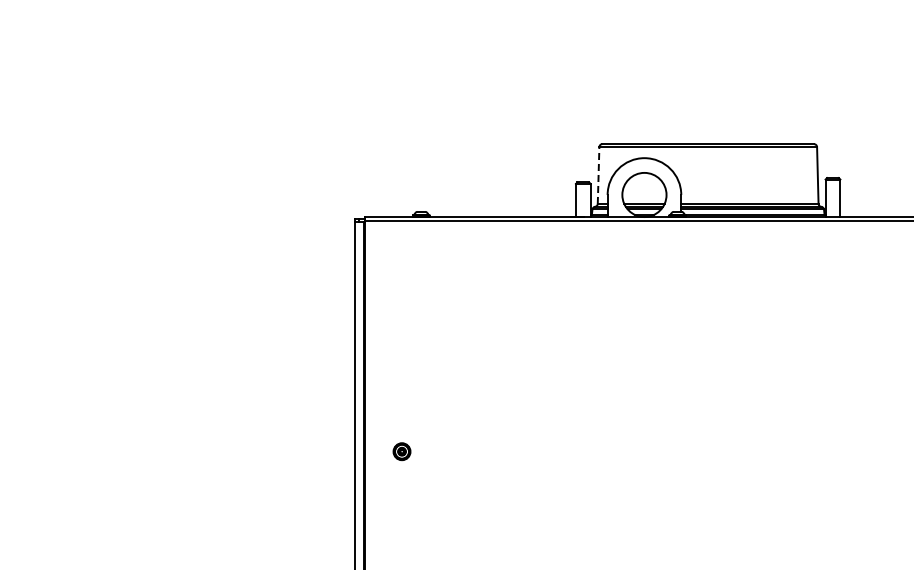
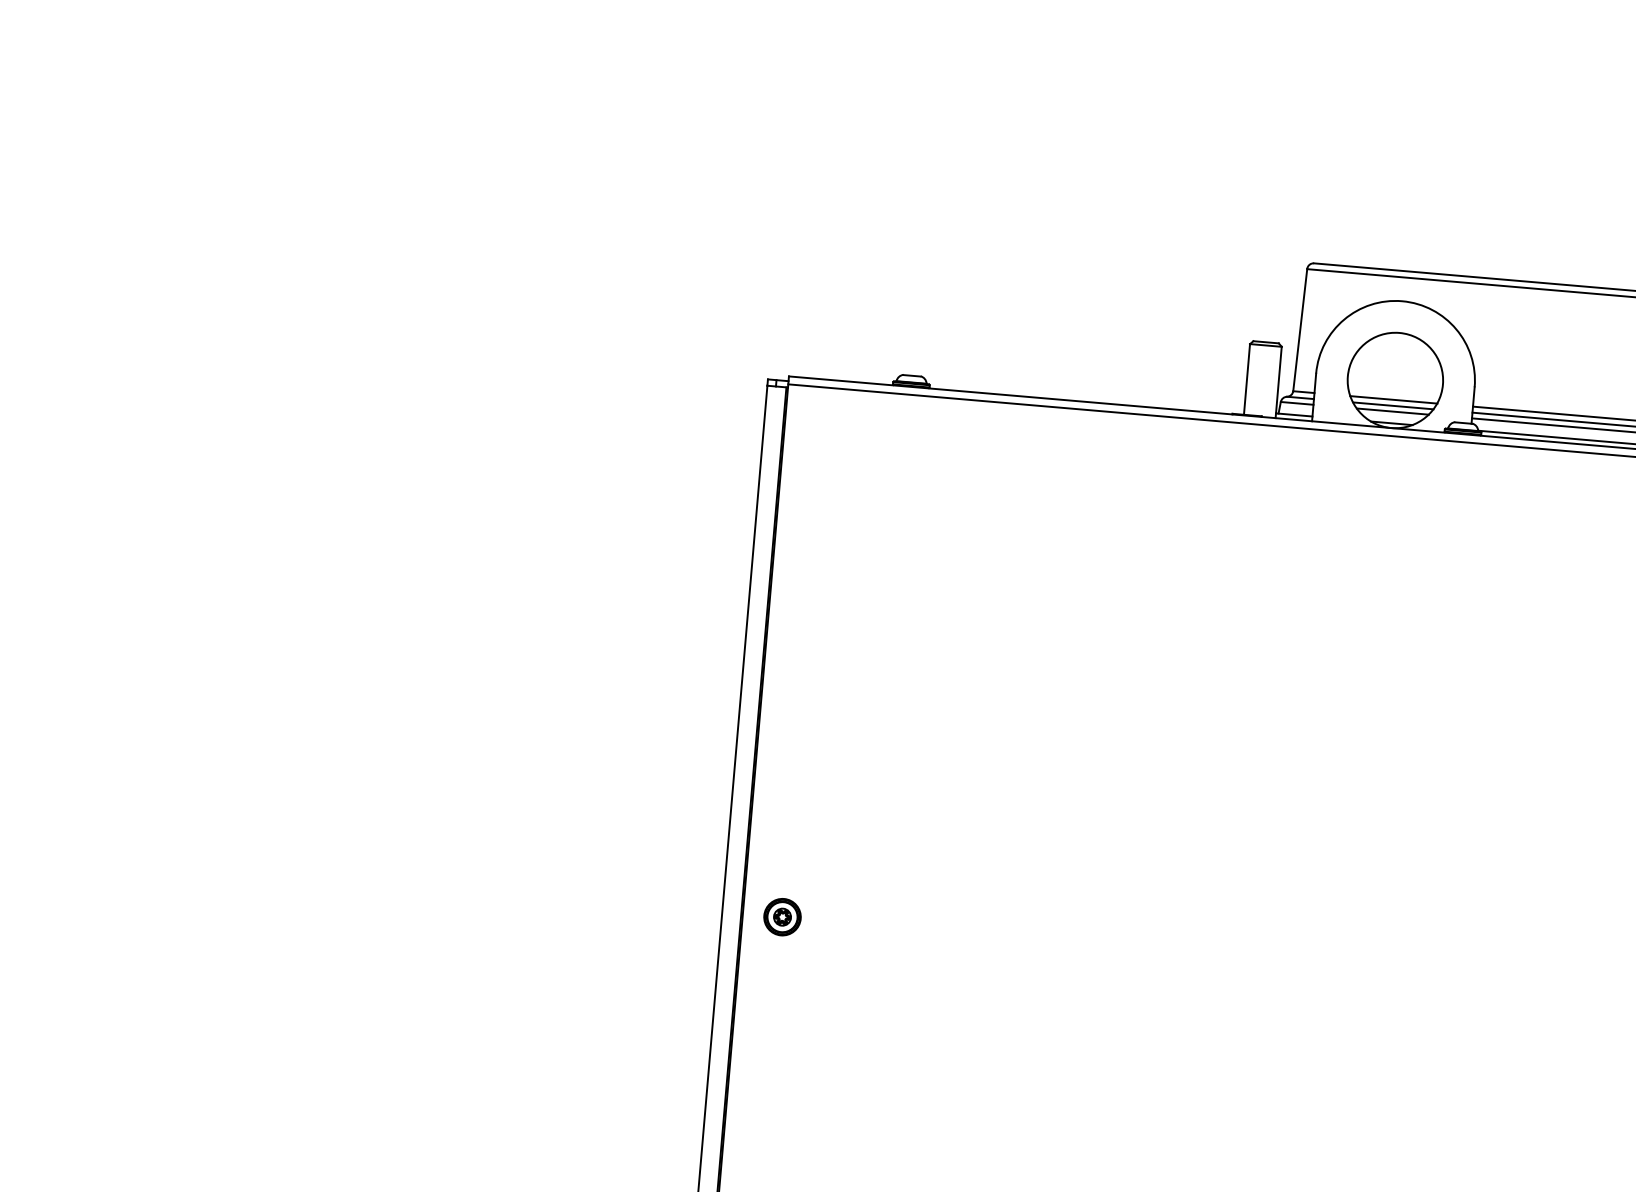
line: (598, 175) -> (1300, 330), dashed -> solid
part: (401, 451) -> (781, 916), moved

